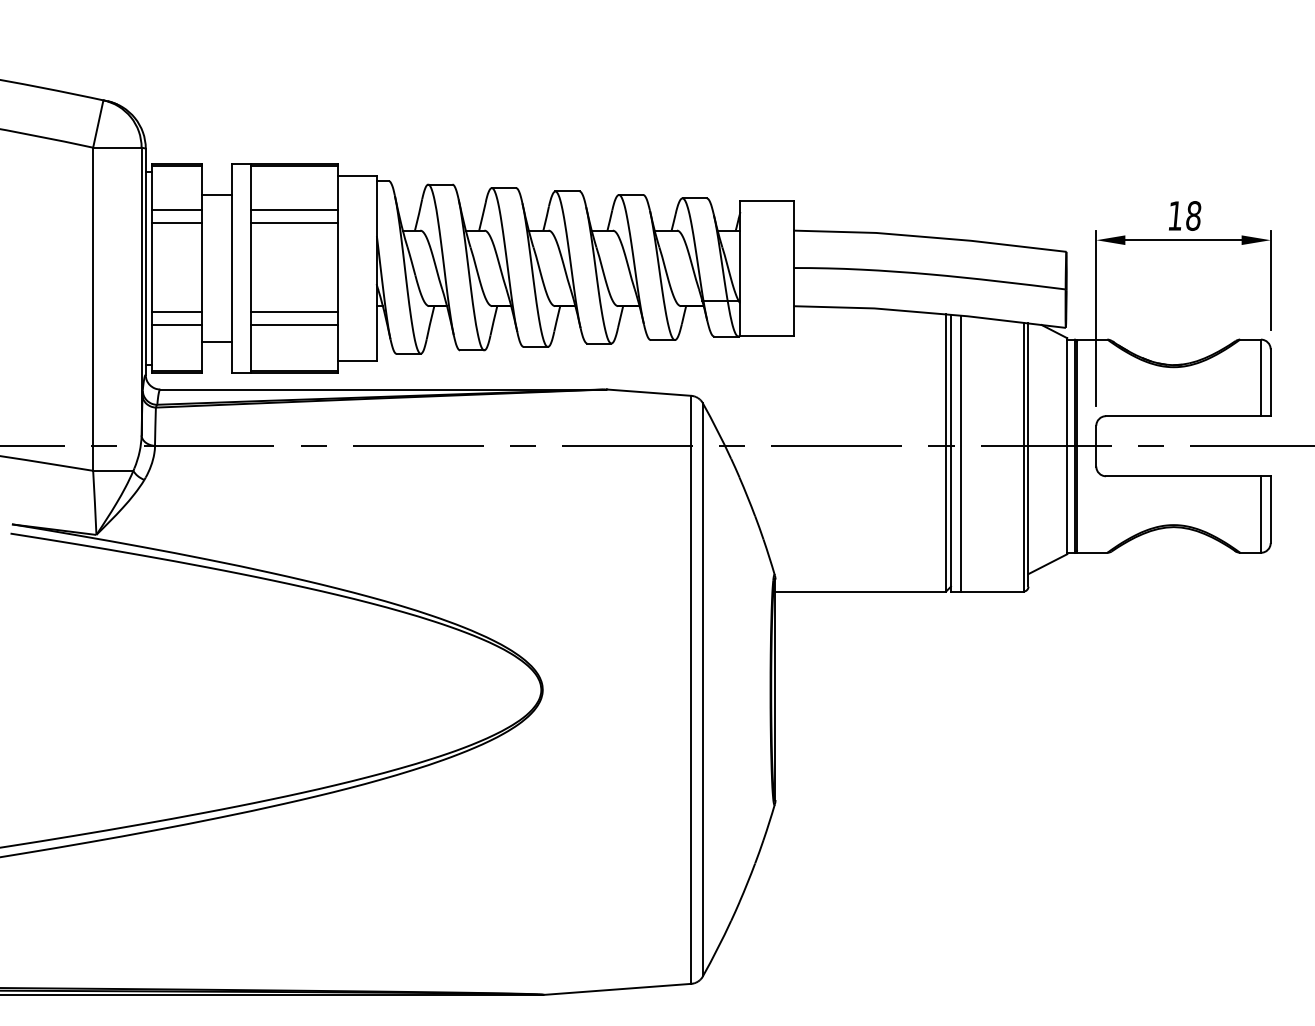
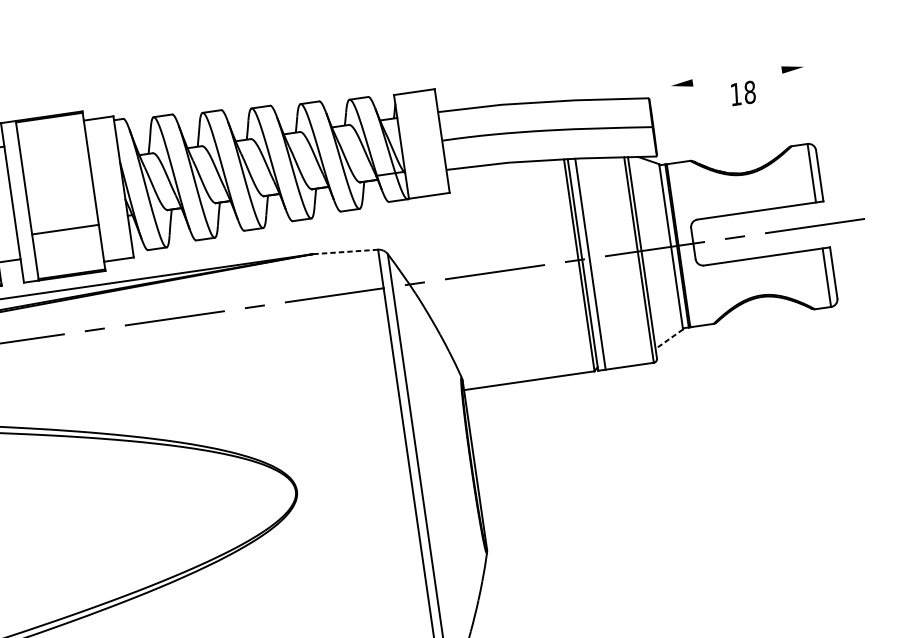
line: (294, 210) -> (54, 151), removed
text: (1185, 215) -> (743, 92), moved
line: (294, 222) -> (55, 160), removed
line: (1183, 240) -> (737, 76), removed
line: (1270, 279) -> (808, 96), removed
line: (1096, 318) -> (679, 145), removed
line: (294, 325) -> (66, 239), removed
line: (648, 392) -> (345, 251), solid -> dashed
line: (1047, 564) -> (669, 339), solid -> dashed

